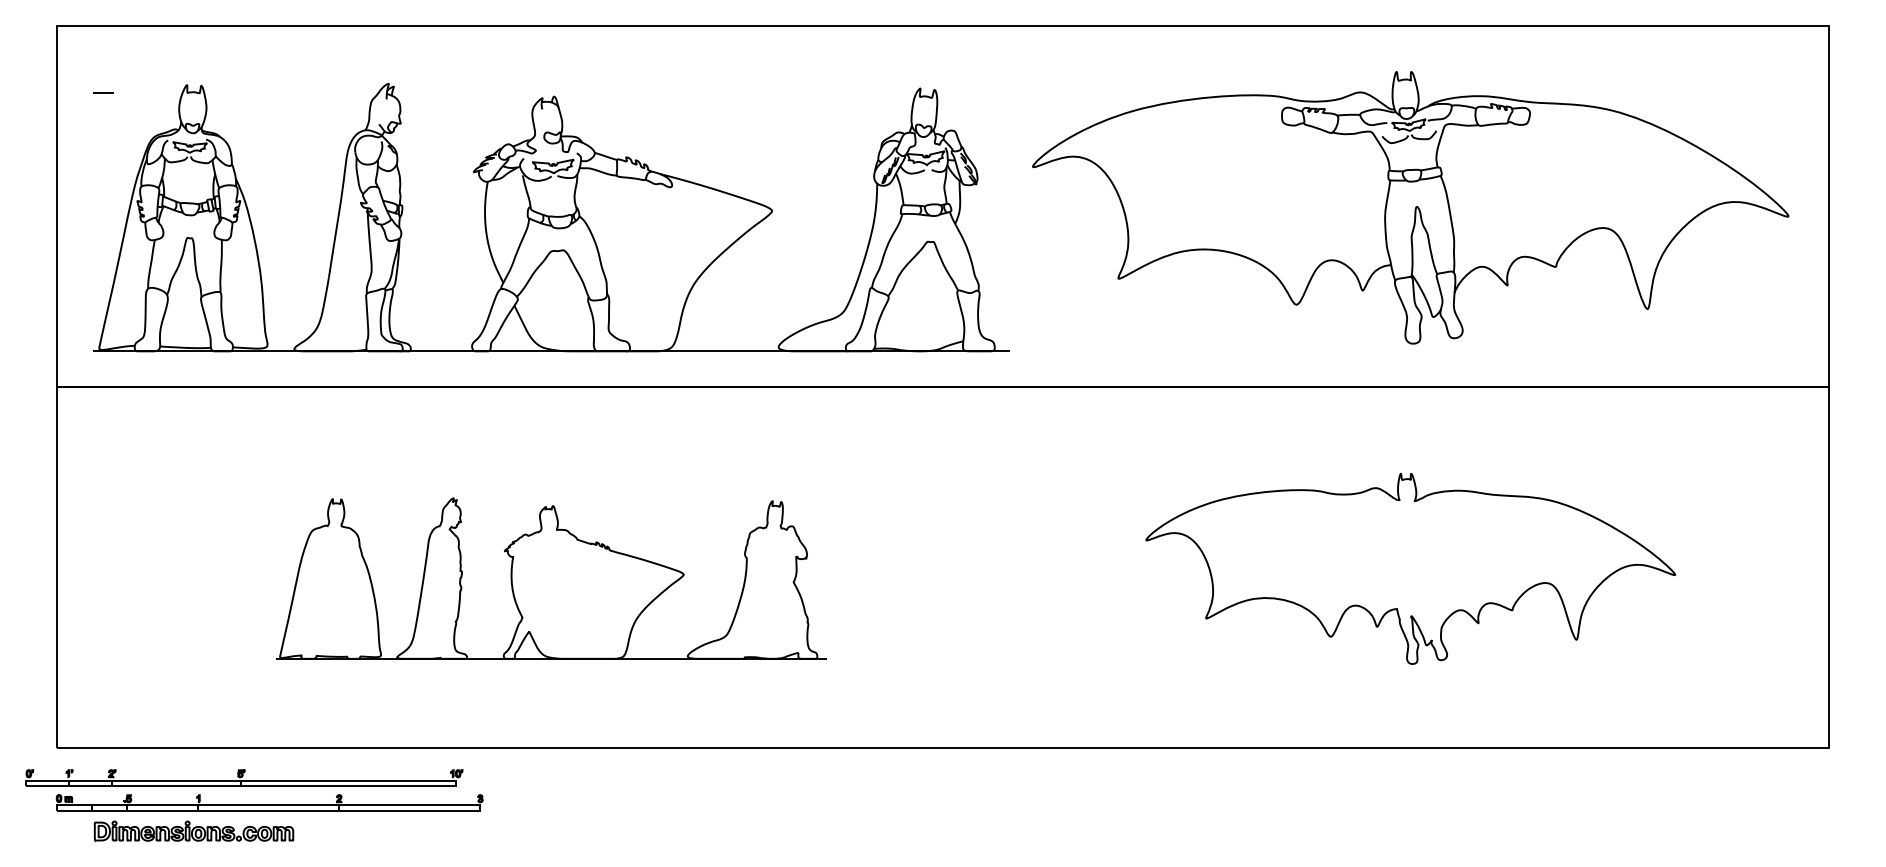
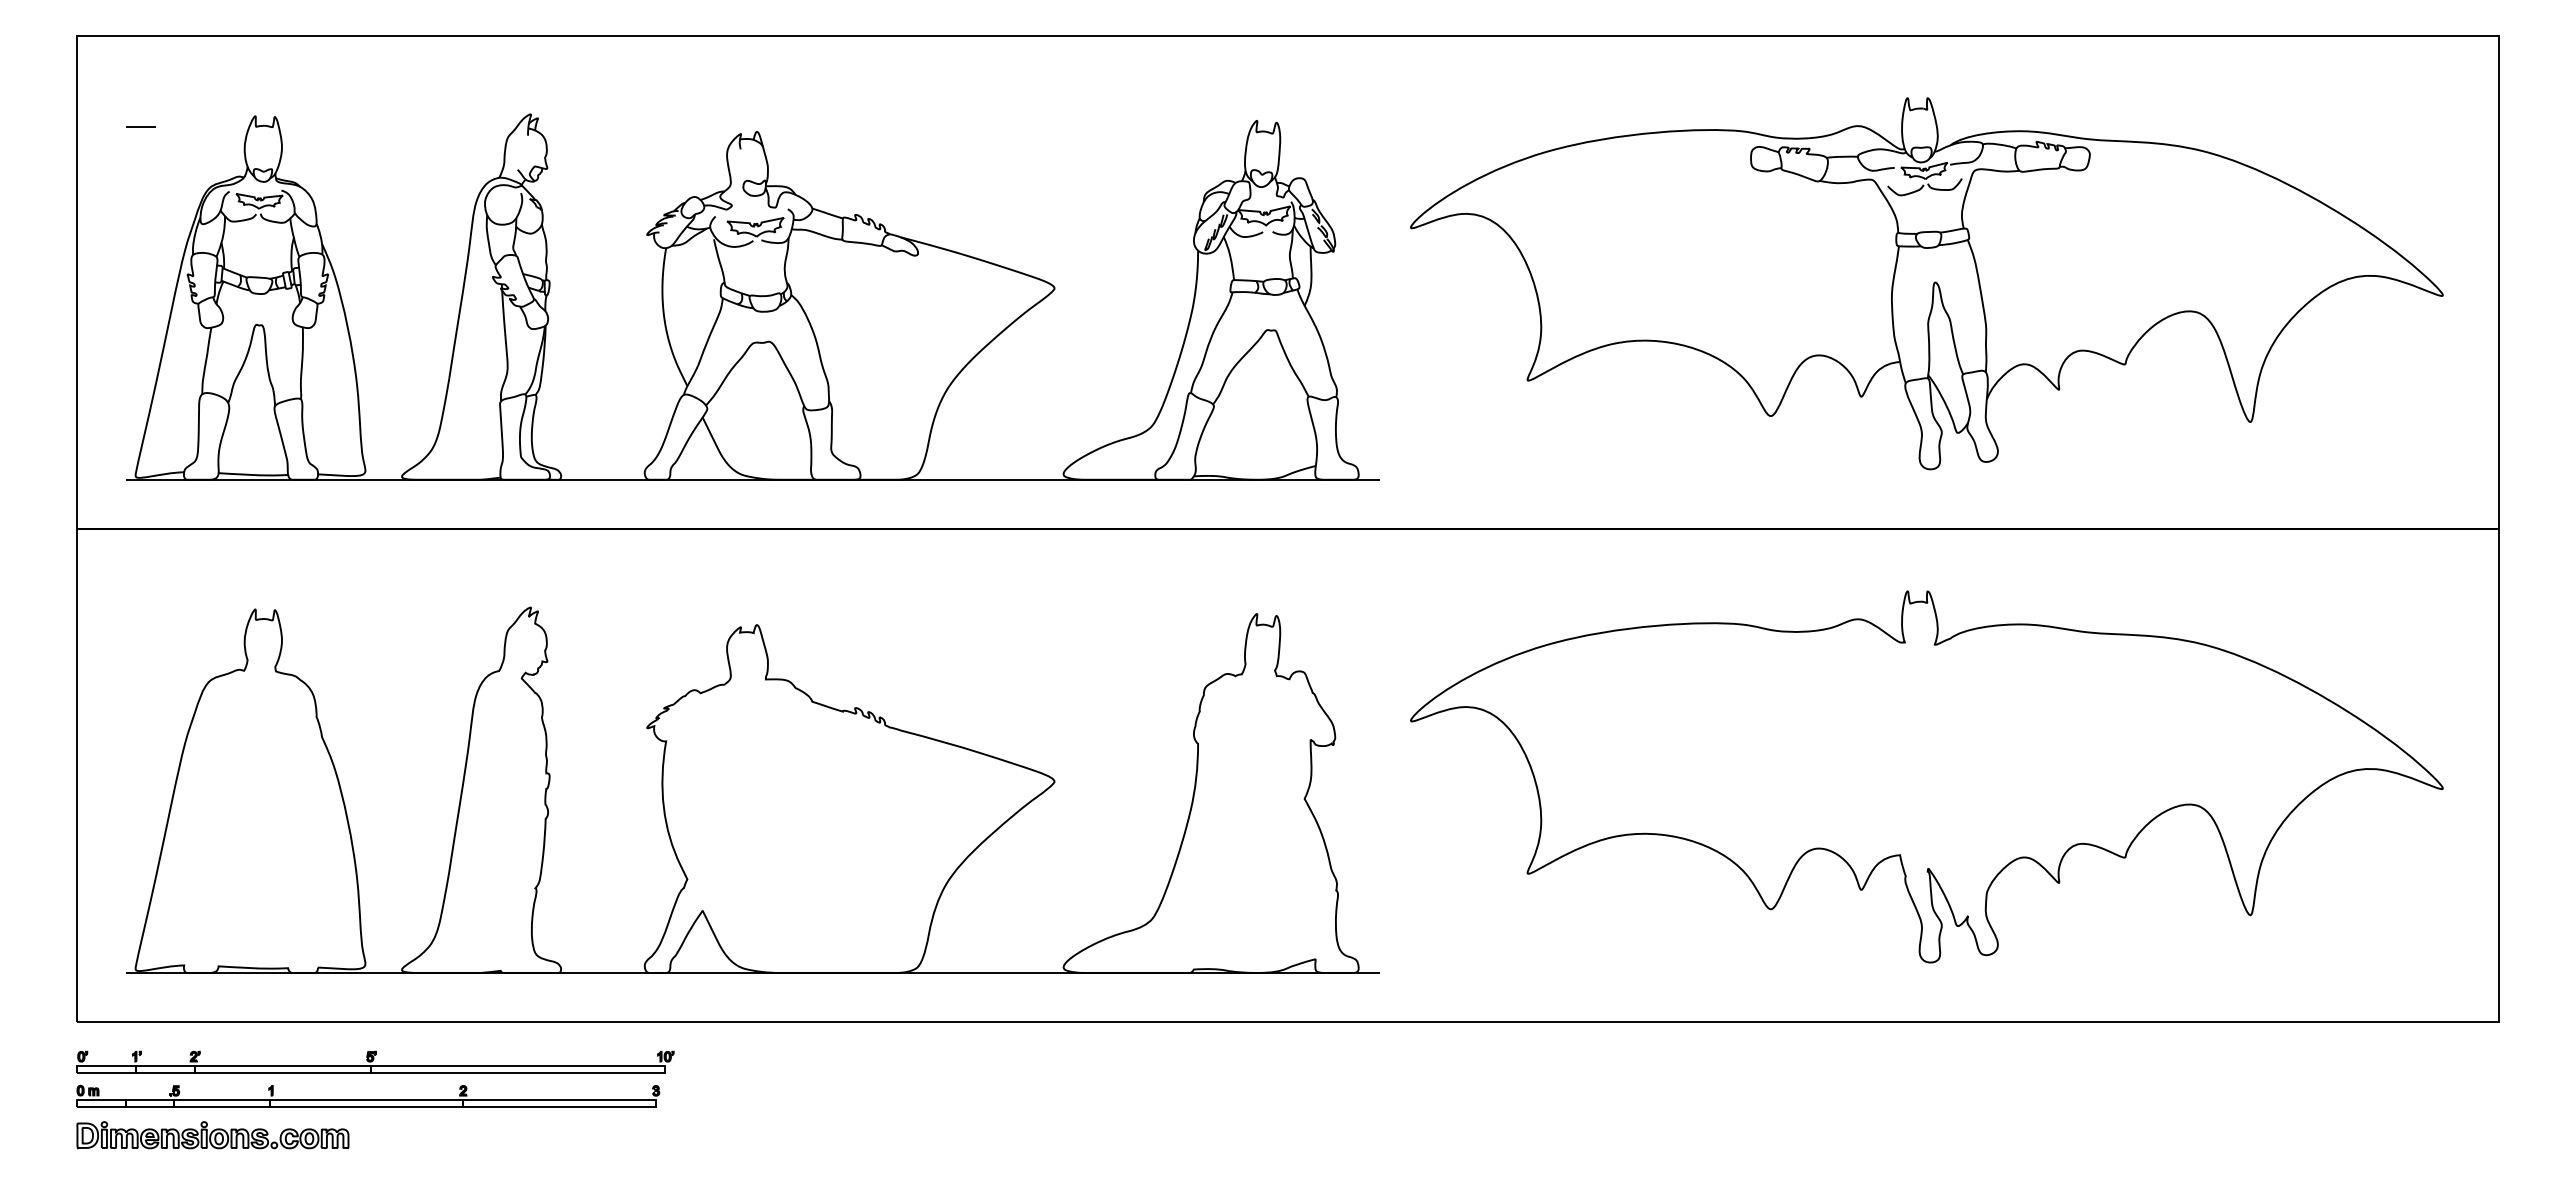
part: (1410, 568) -> (1926, 776), size x1.43
part: (550, 578) -> (752, 789), size x1.67
part: (244, 777) -> (375, 1061), moved
part: (193, 831) -> (212, 1135), moved

